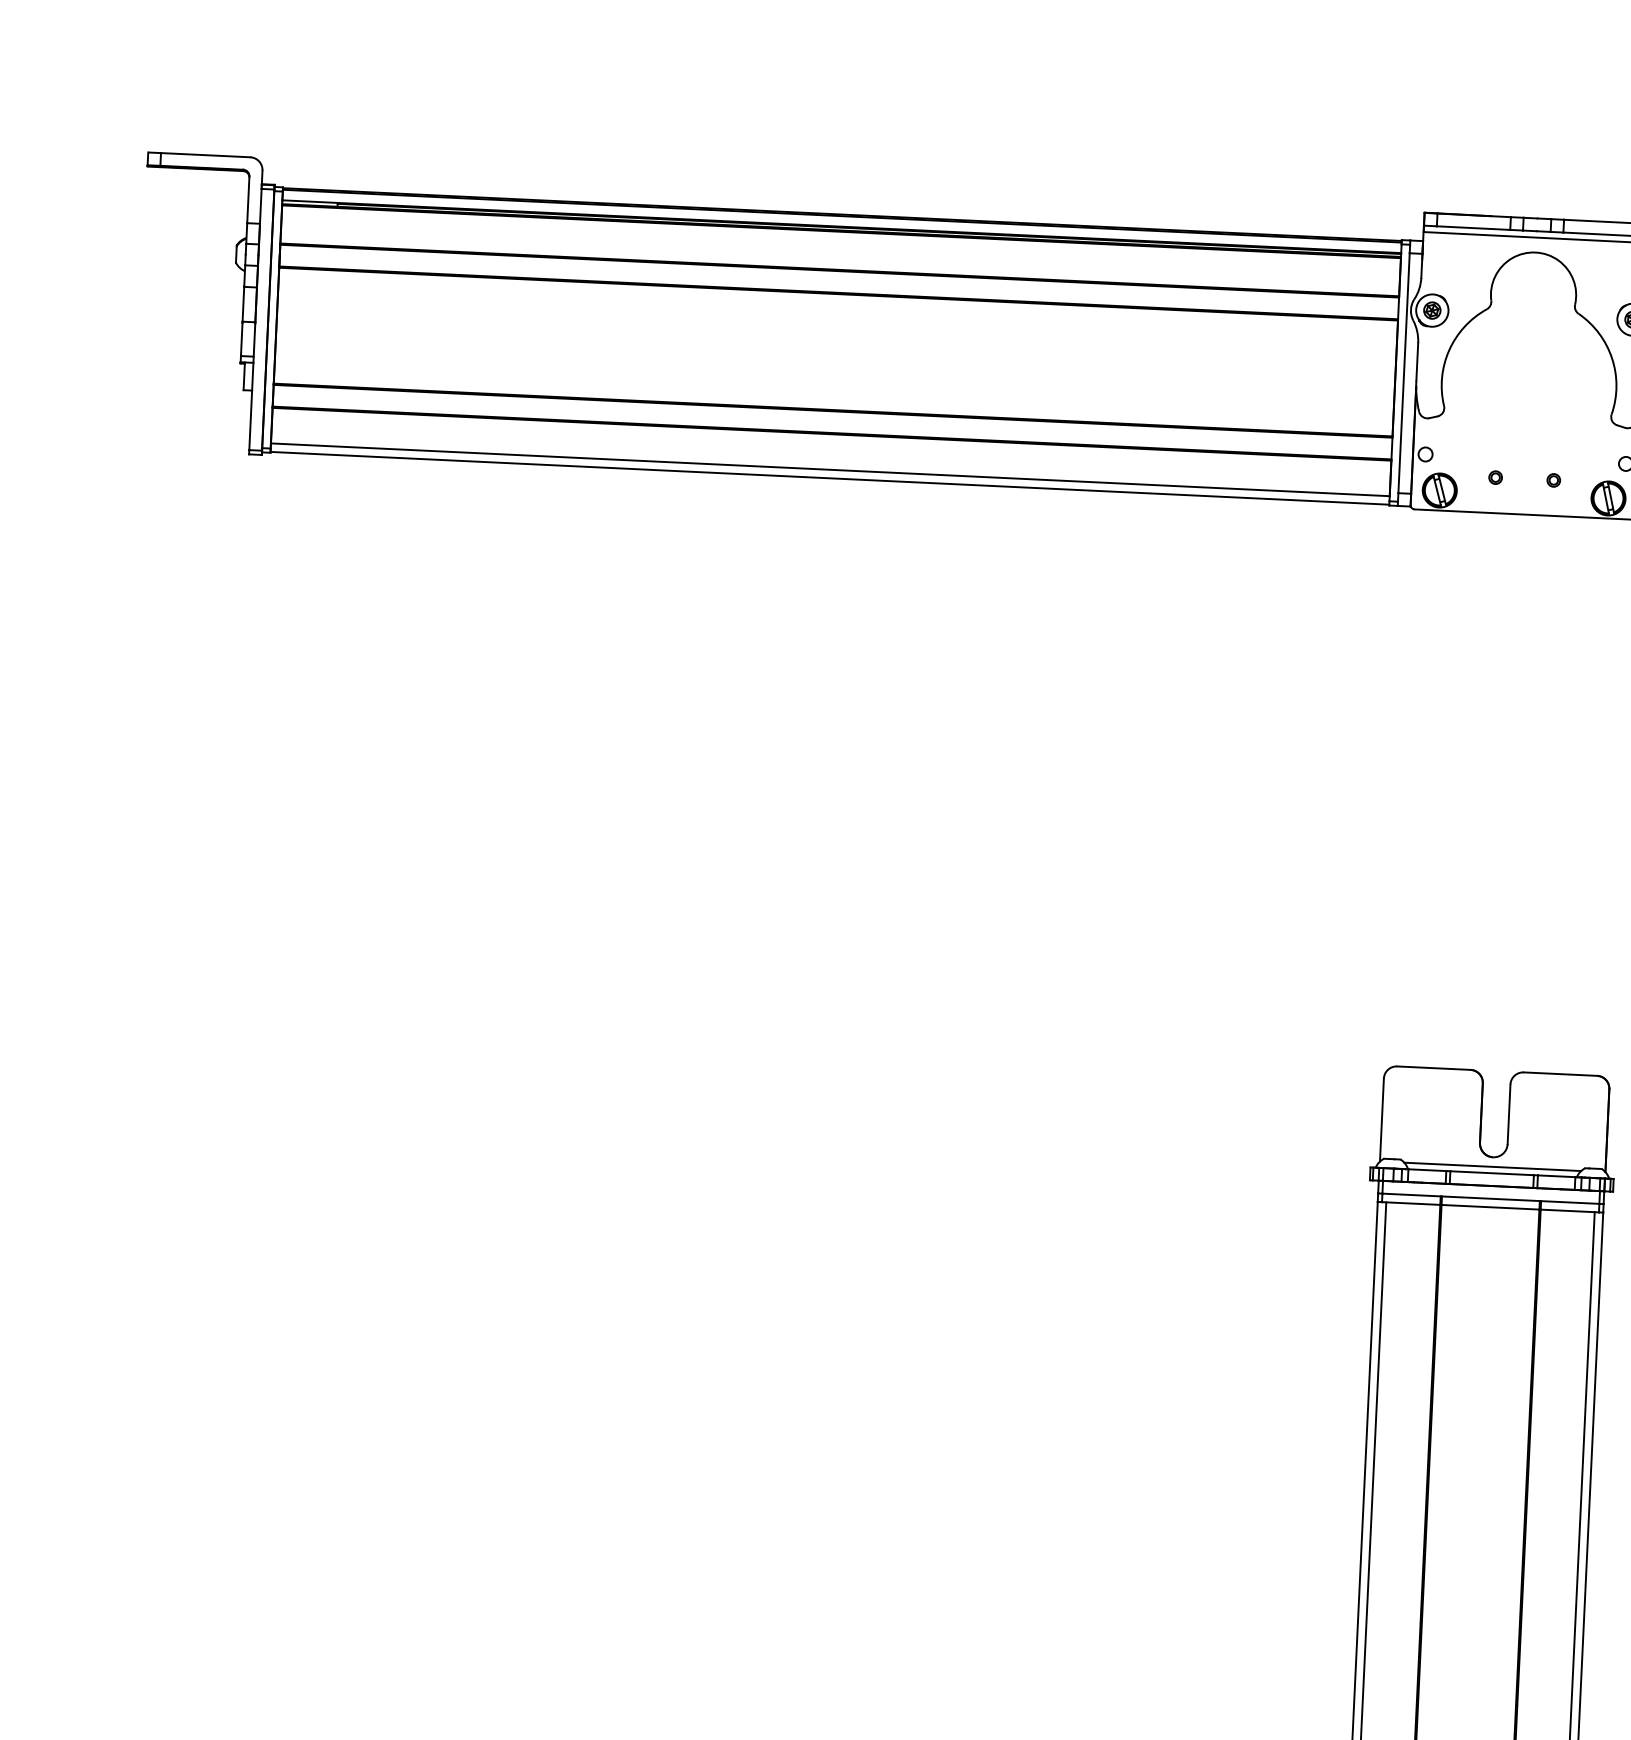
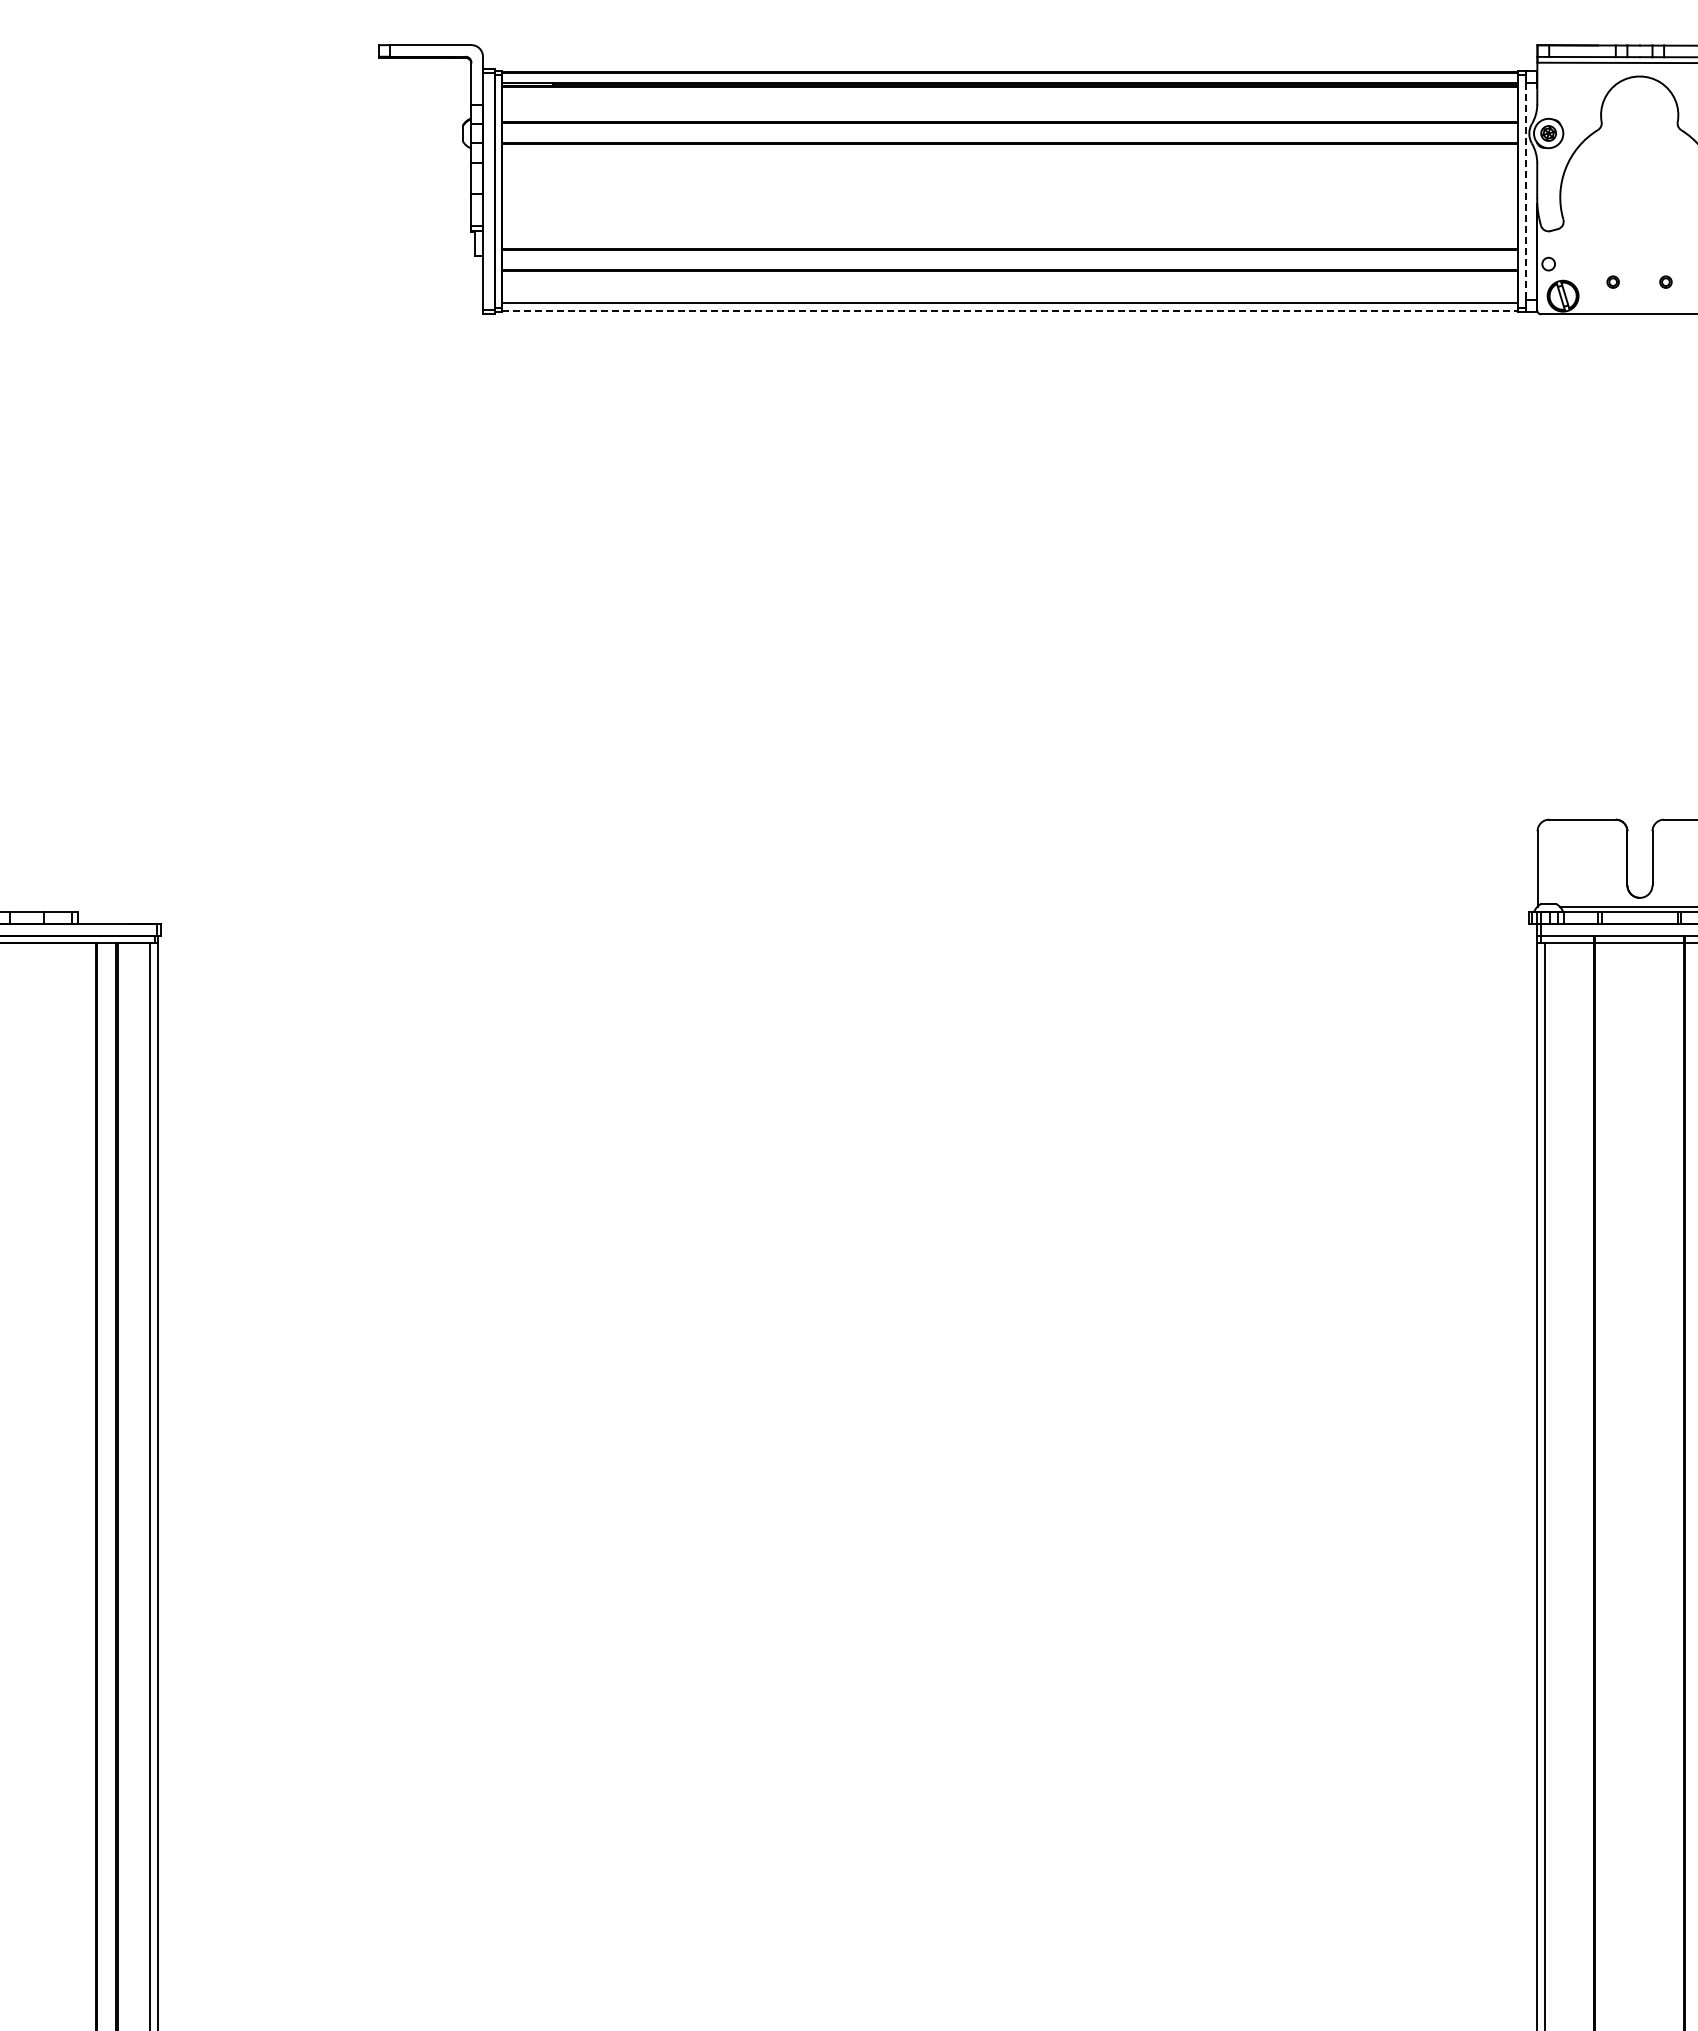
line: (1403, 373) -> (1525, 191), solid -> dashed
line: (830, 478) -> (1010, 311), solid -> dashed

